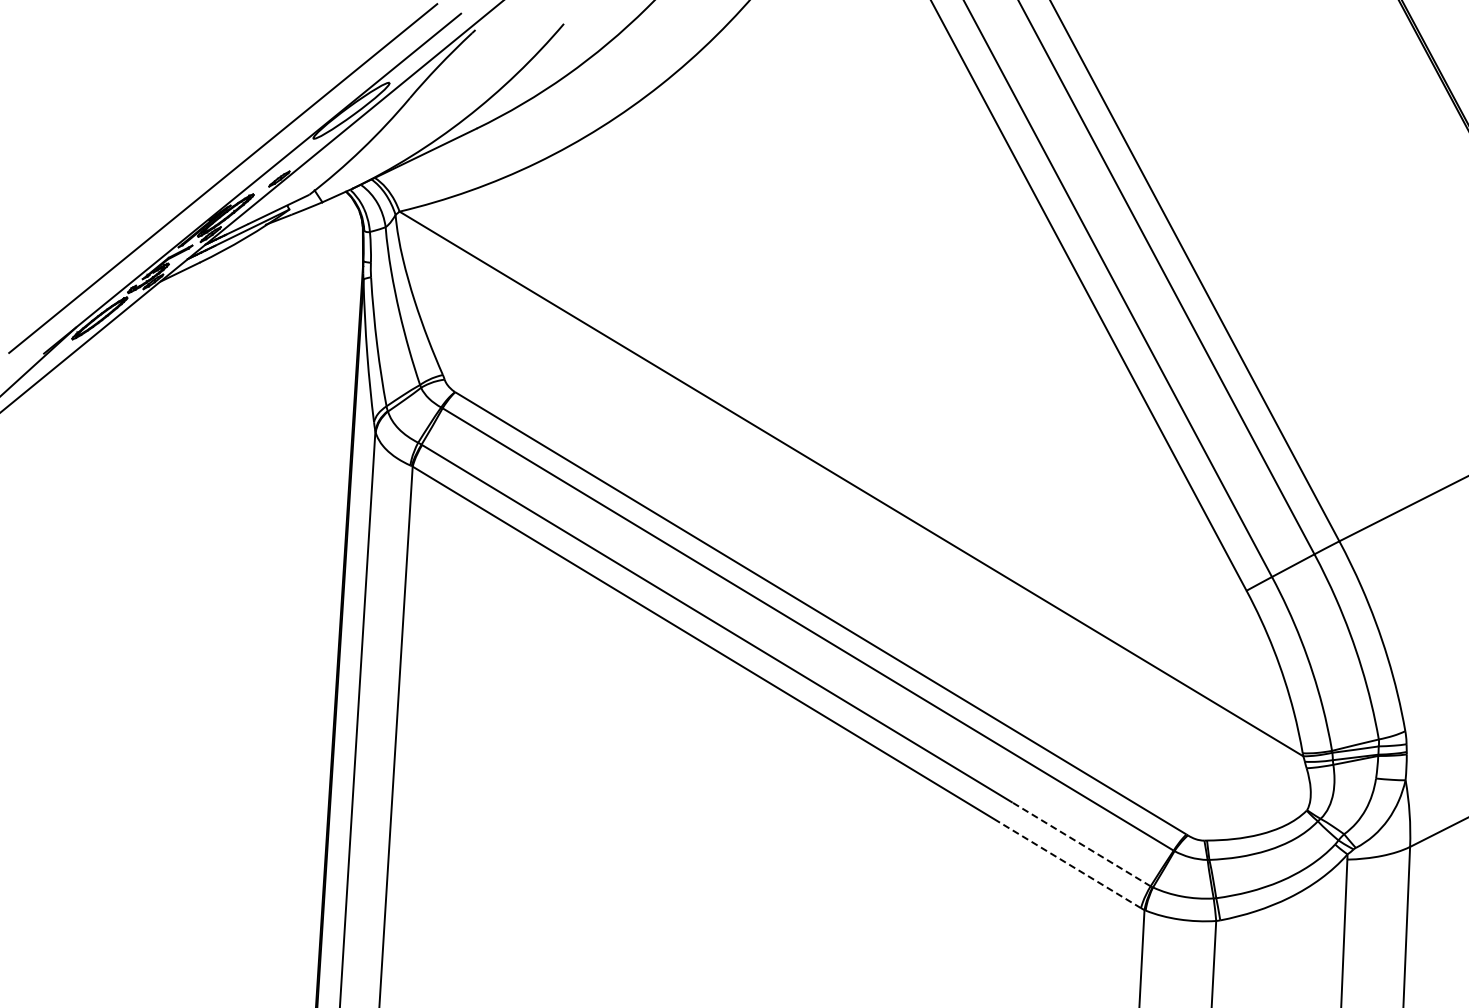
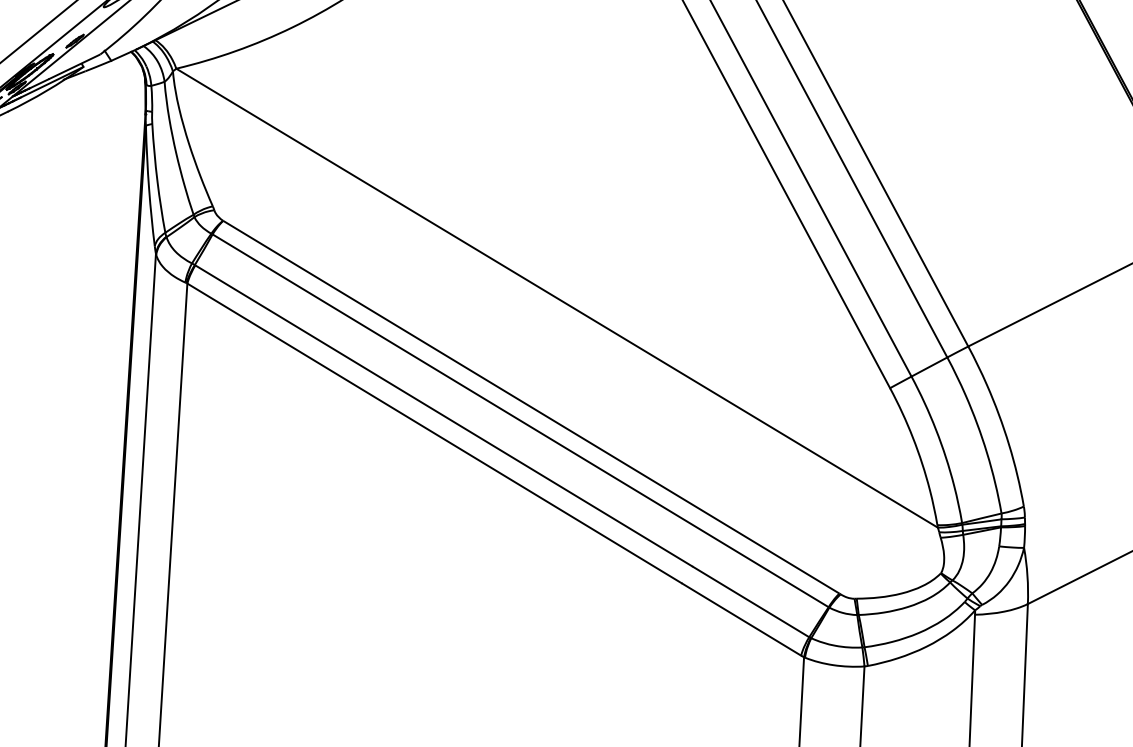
line: (1081, 844) -> (750, 602), dashed -> solid
line: (1070, 865) -> (741, 619), dashed -> solid

